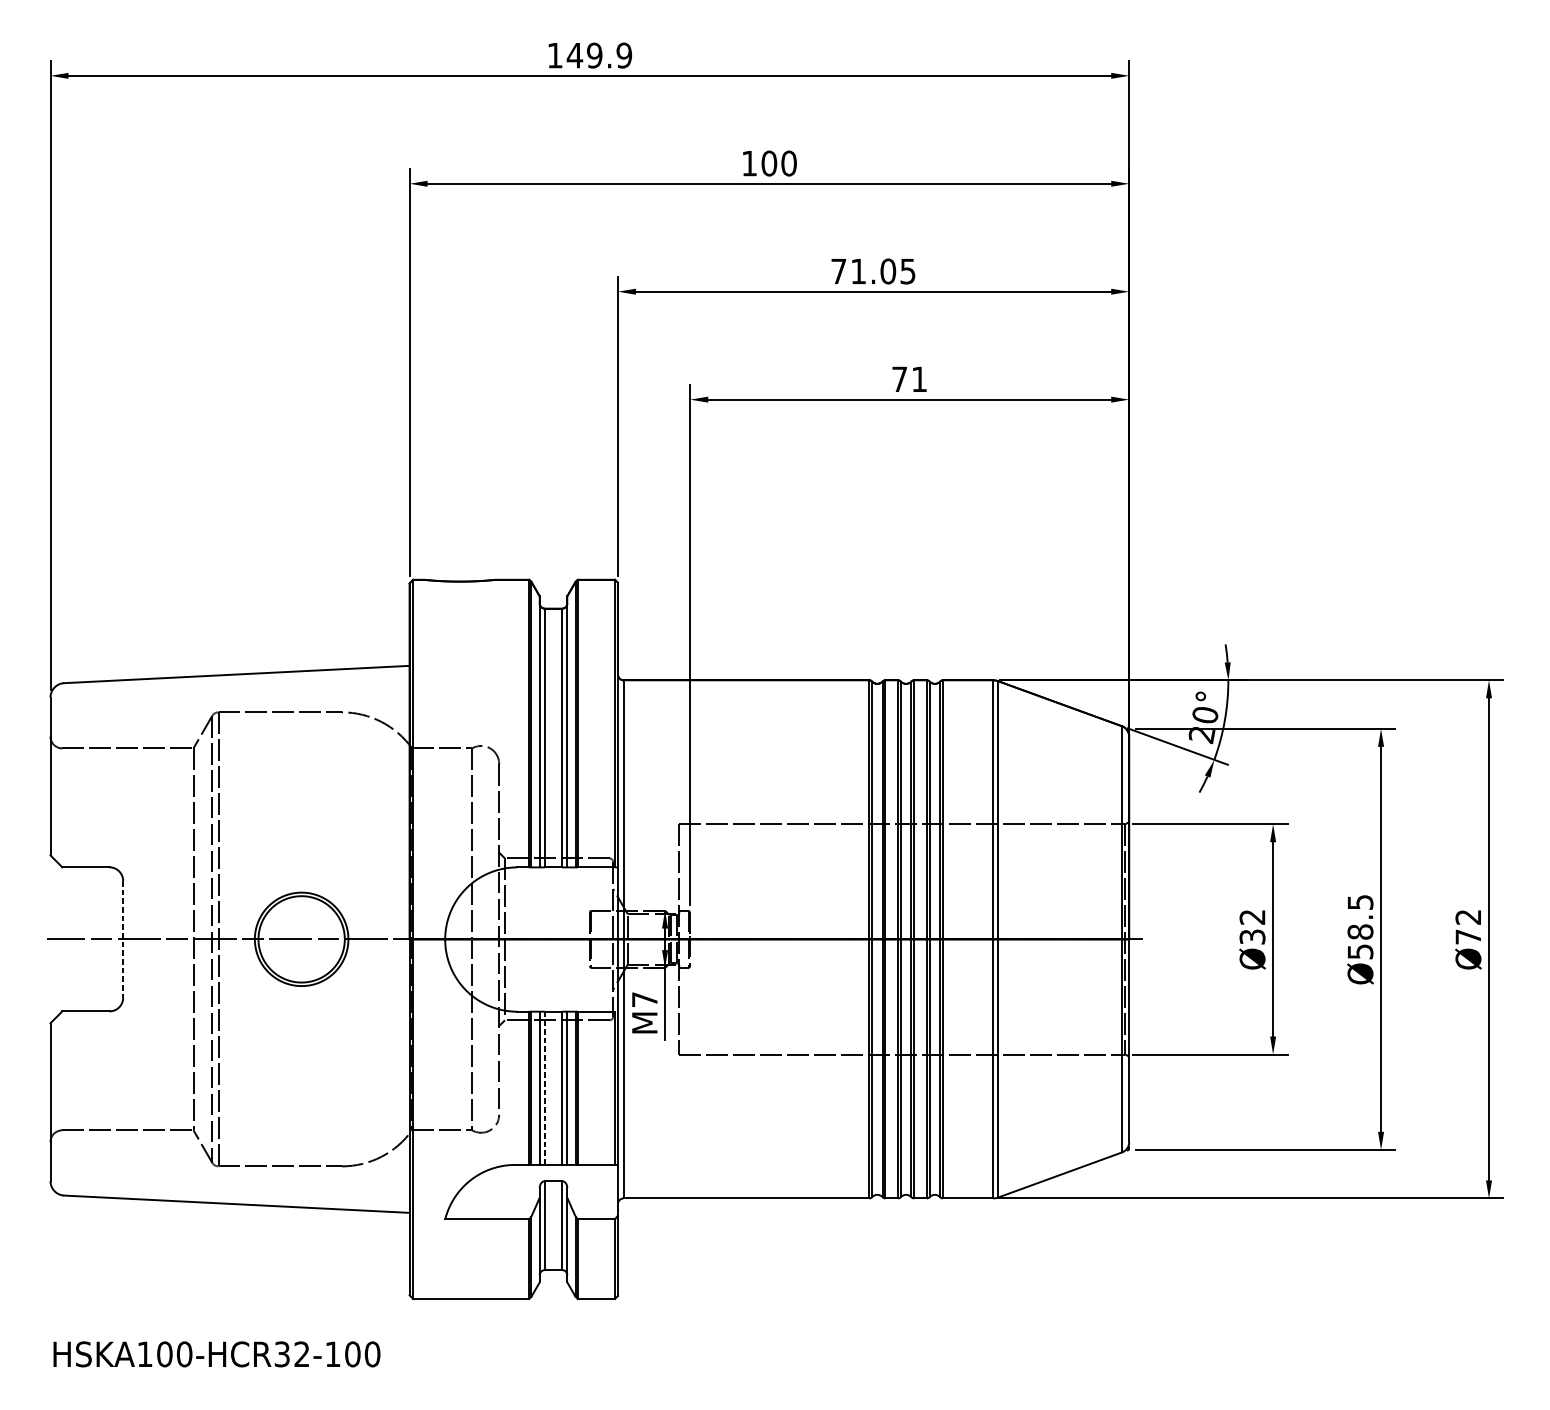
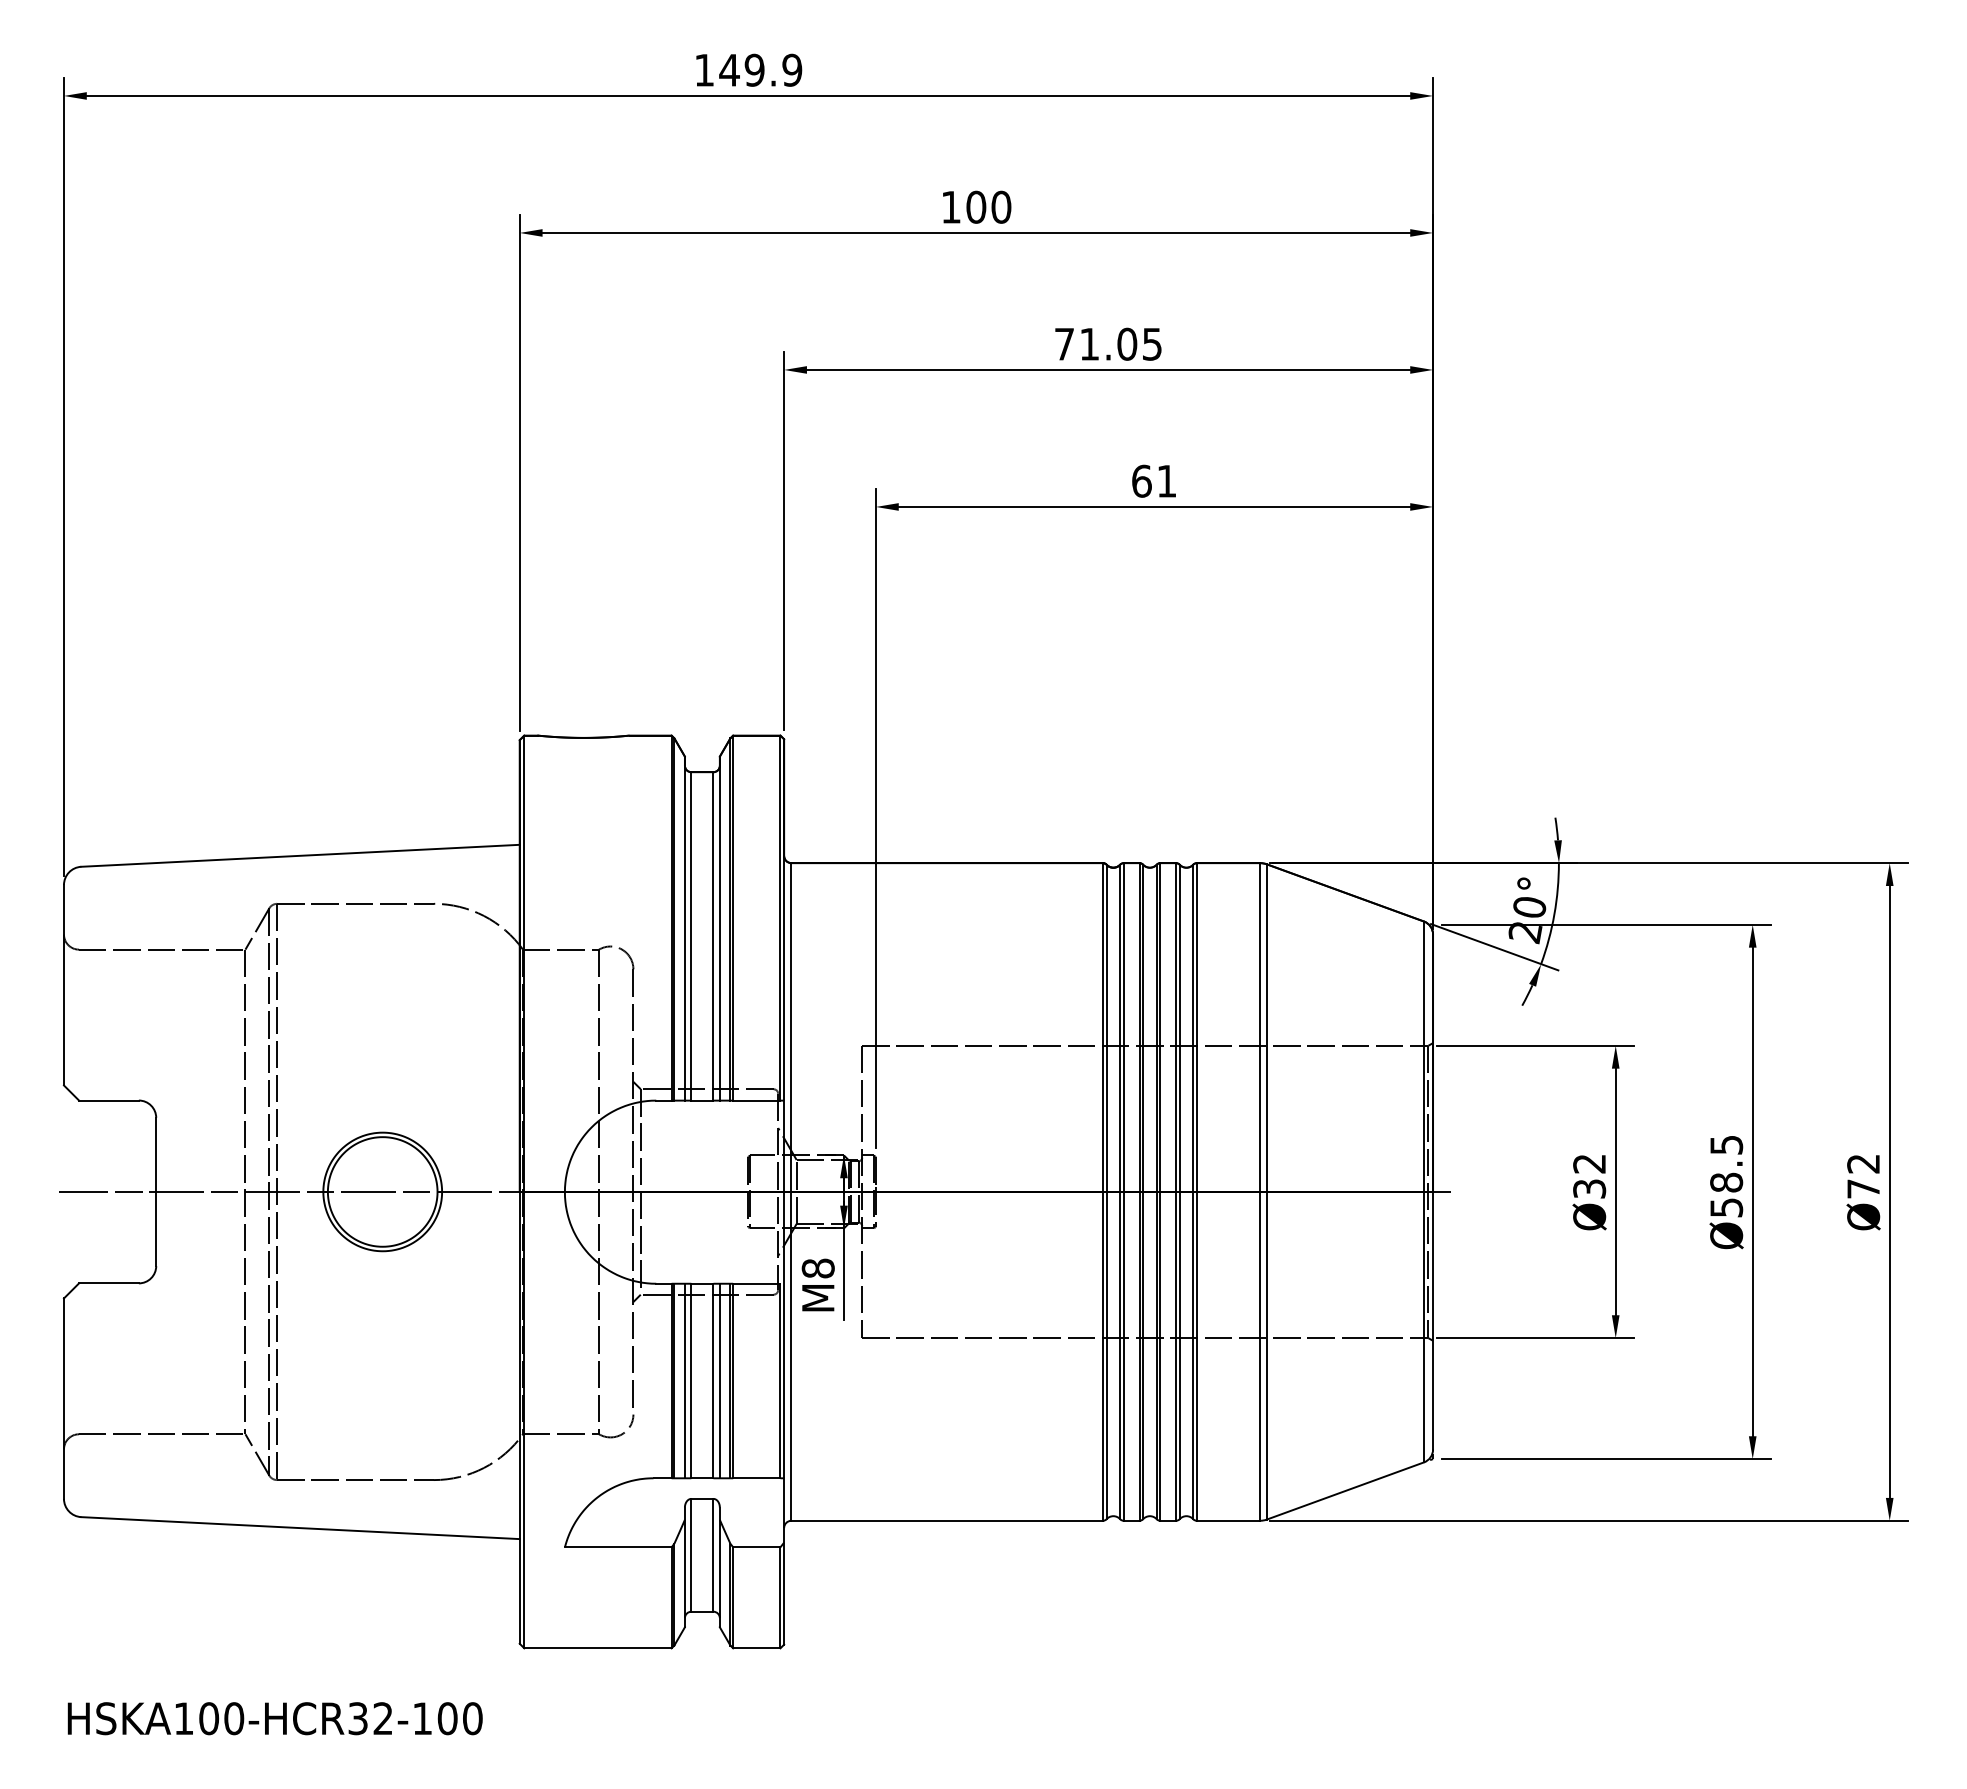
text: (899, 378) -> (1141, 480), 71 -> 61
line: (123, 939) -> (156, 1192), dashed -> solid
text: (644, 999) -> (817, 1268), M7 -> M8
line: (544, 1088) -> (691, 1381), dashed -> solid

